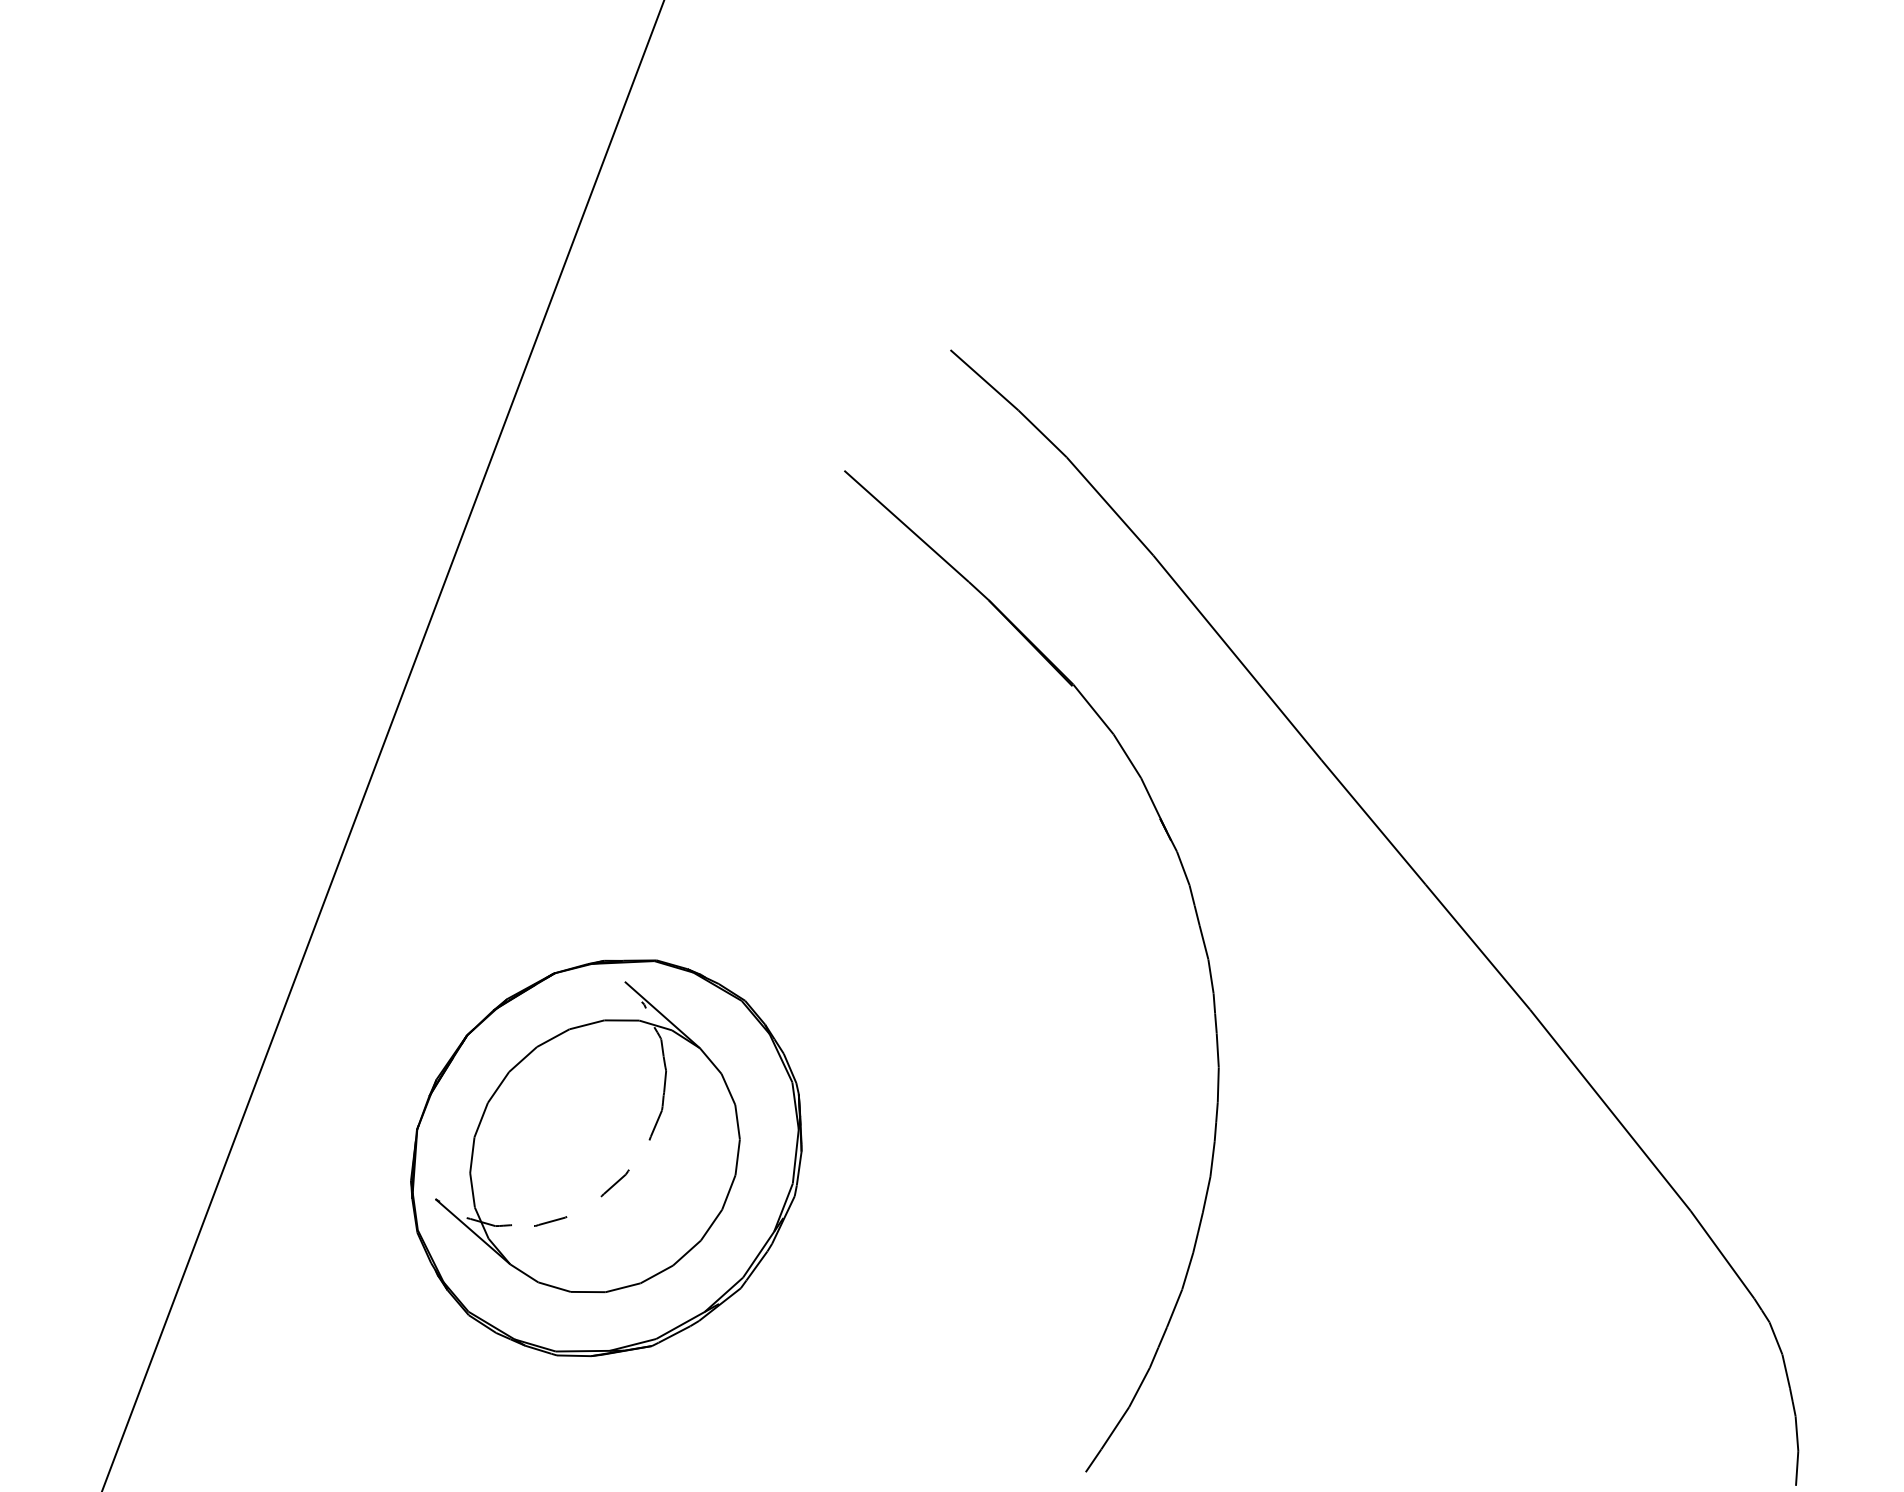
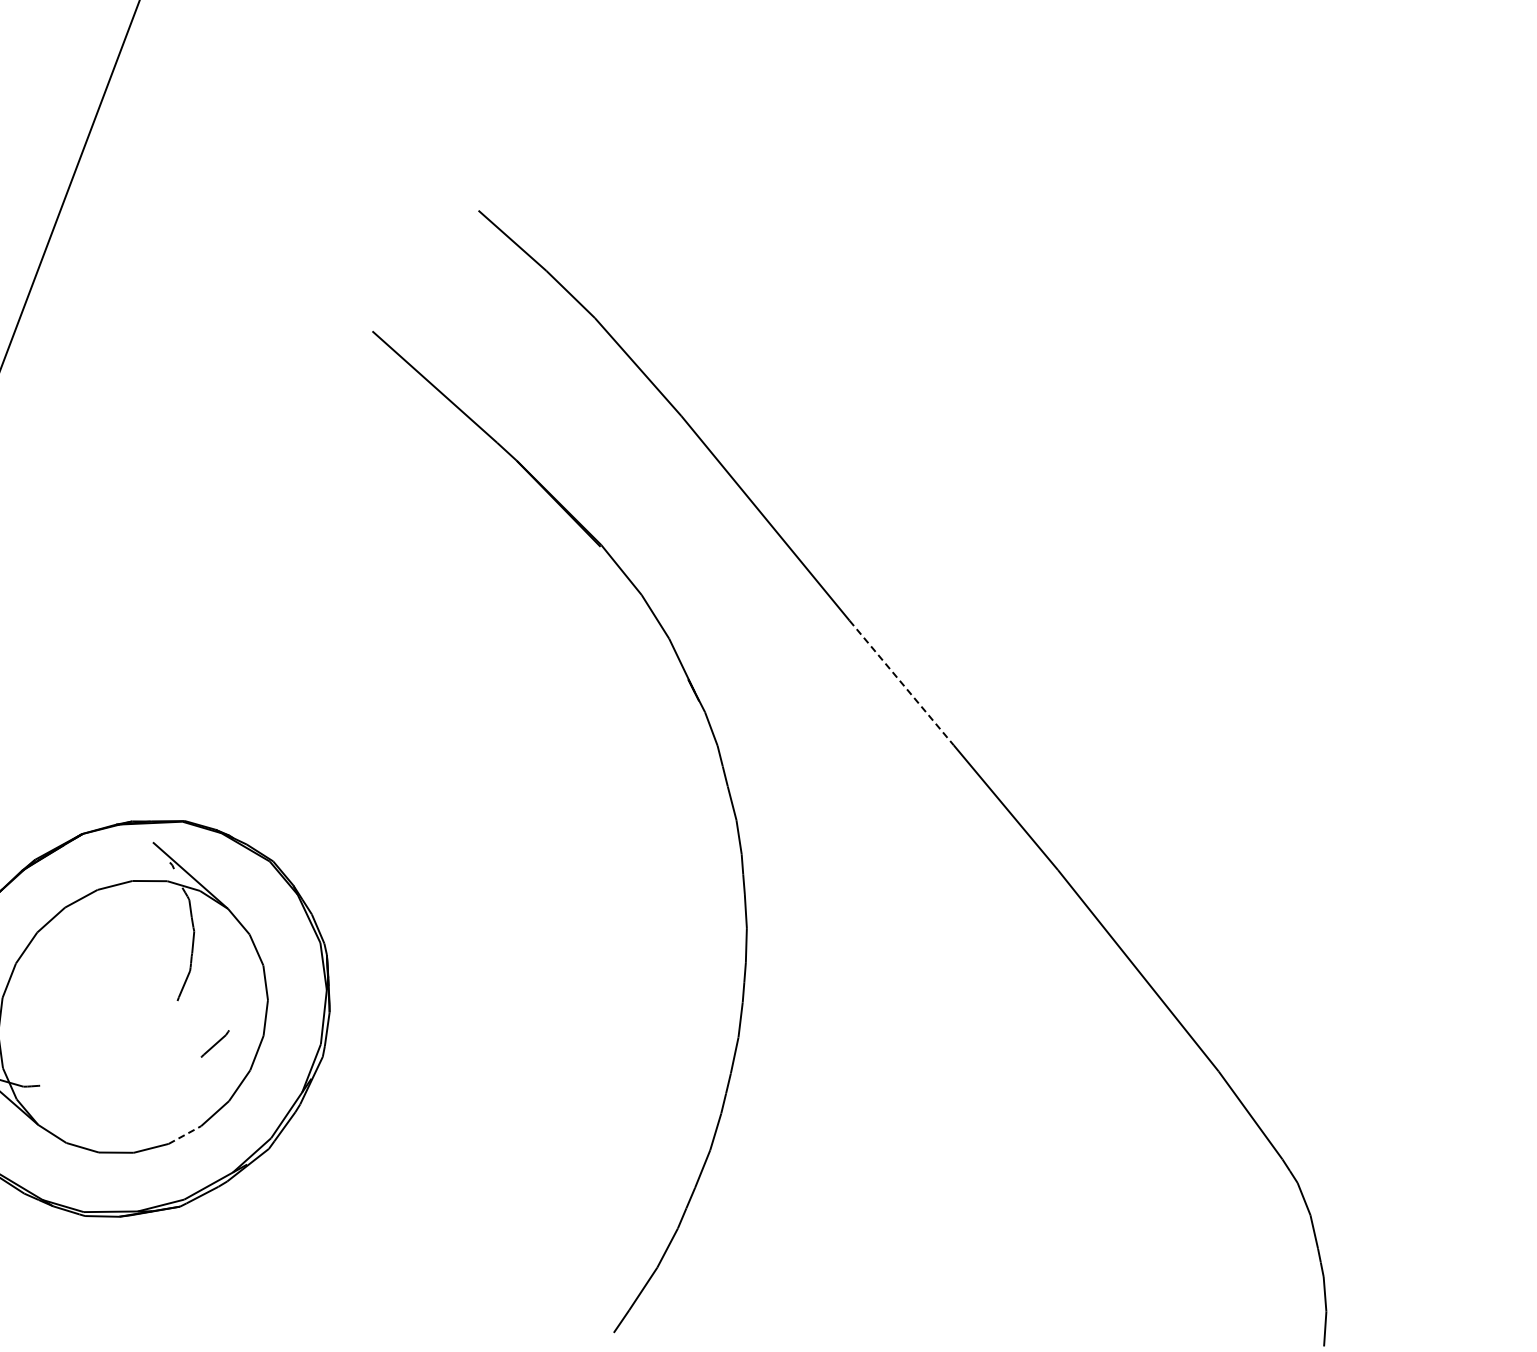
line: (1373, 822) -> (901, 683), solid -> dashed
line: (614, 1183) -> (214, 1044), moved
line: (550, 1221) -> (78, 1082), removed
line: (657, 1274) -> (185, 1135), solid -> dashed

